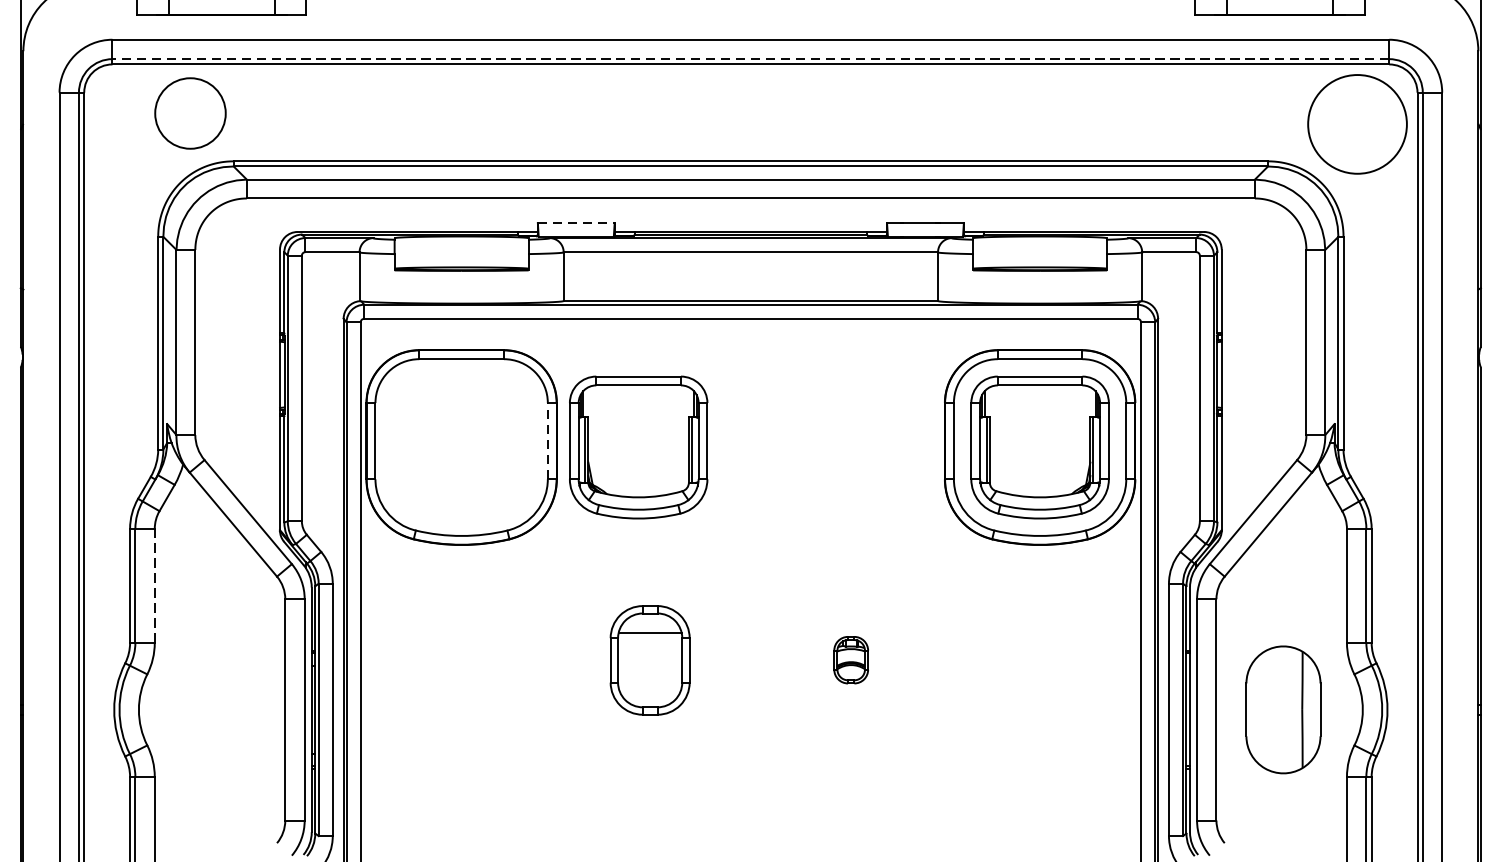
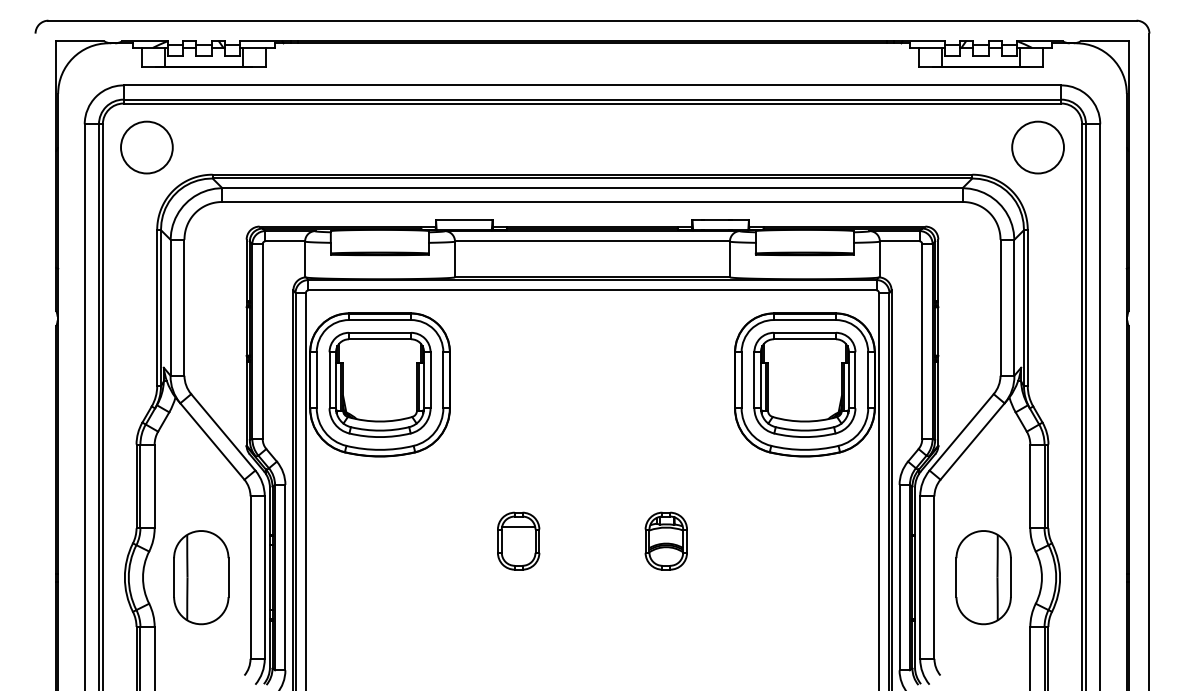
line: (750, 58) -> (592, 99), dashed -> solid
circle: (189, 113) -> (146, 147), moved
circle: (1356, 124) -> (1037, 147), size x0.71
line: (576, 223) -> (464, 220), dashed -> solid
line: (548, 440) -> (443, 379), dashed -> solid
part: (637, 446) -> (379, 384), moved
line: (154, 585) -> (154, 486), dashed -> solid
part: (650, 659) -> (518, 540), size x0.71
part: (850, 659) -> (665, 540), size x1.67
part: (218, 709) -> (201, 577), added

